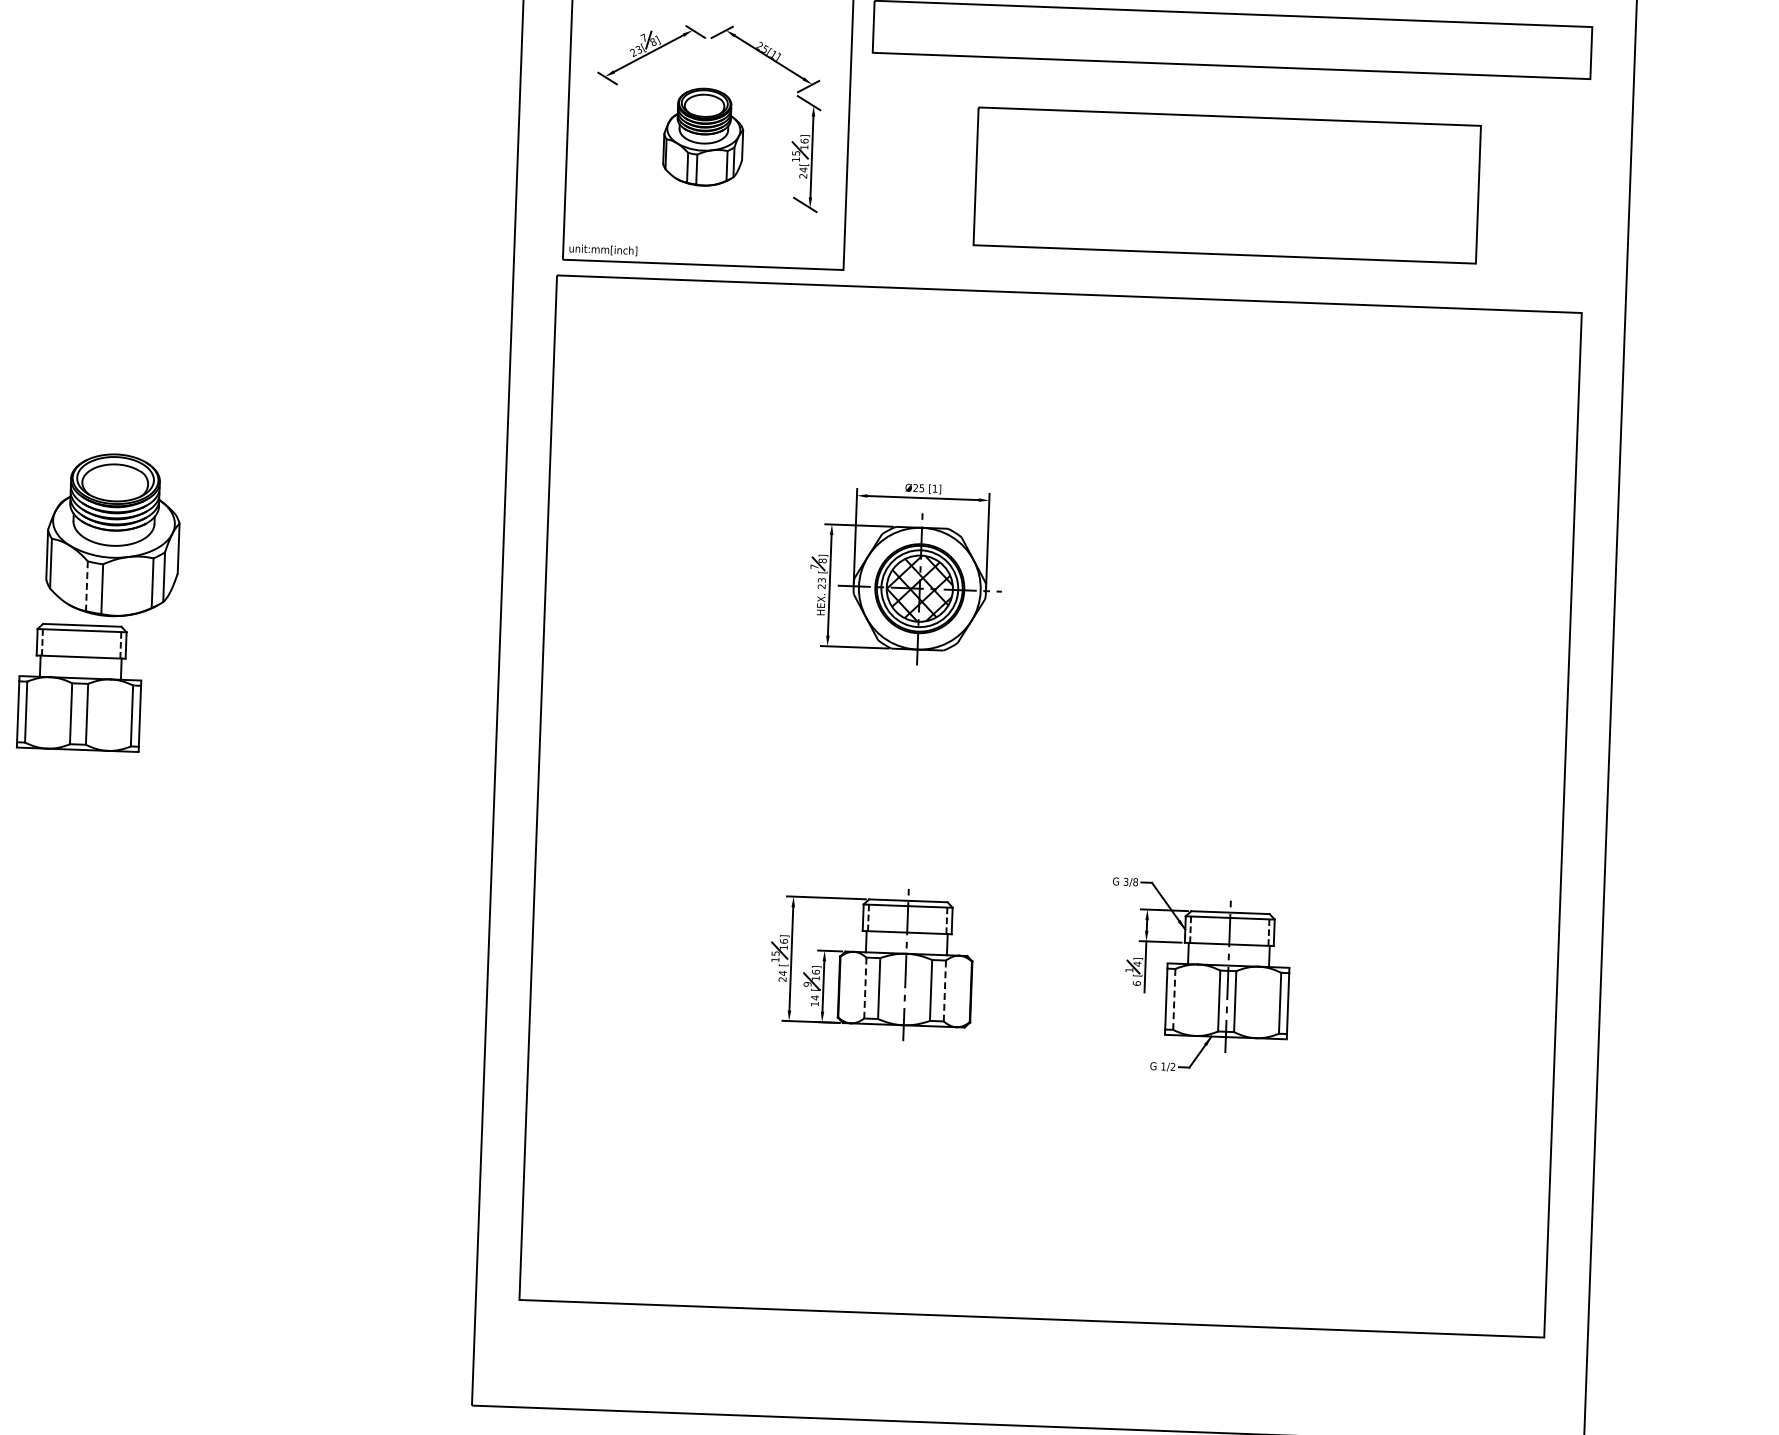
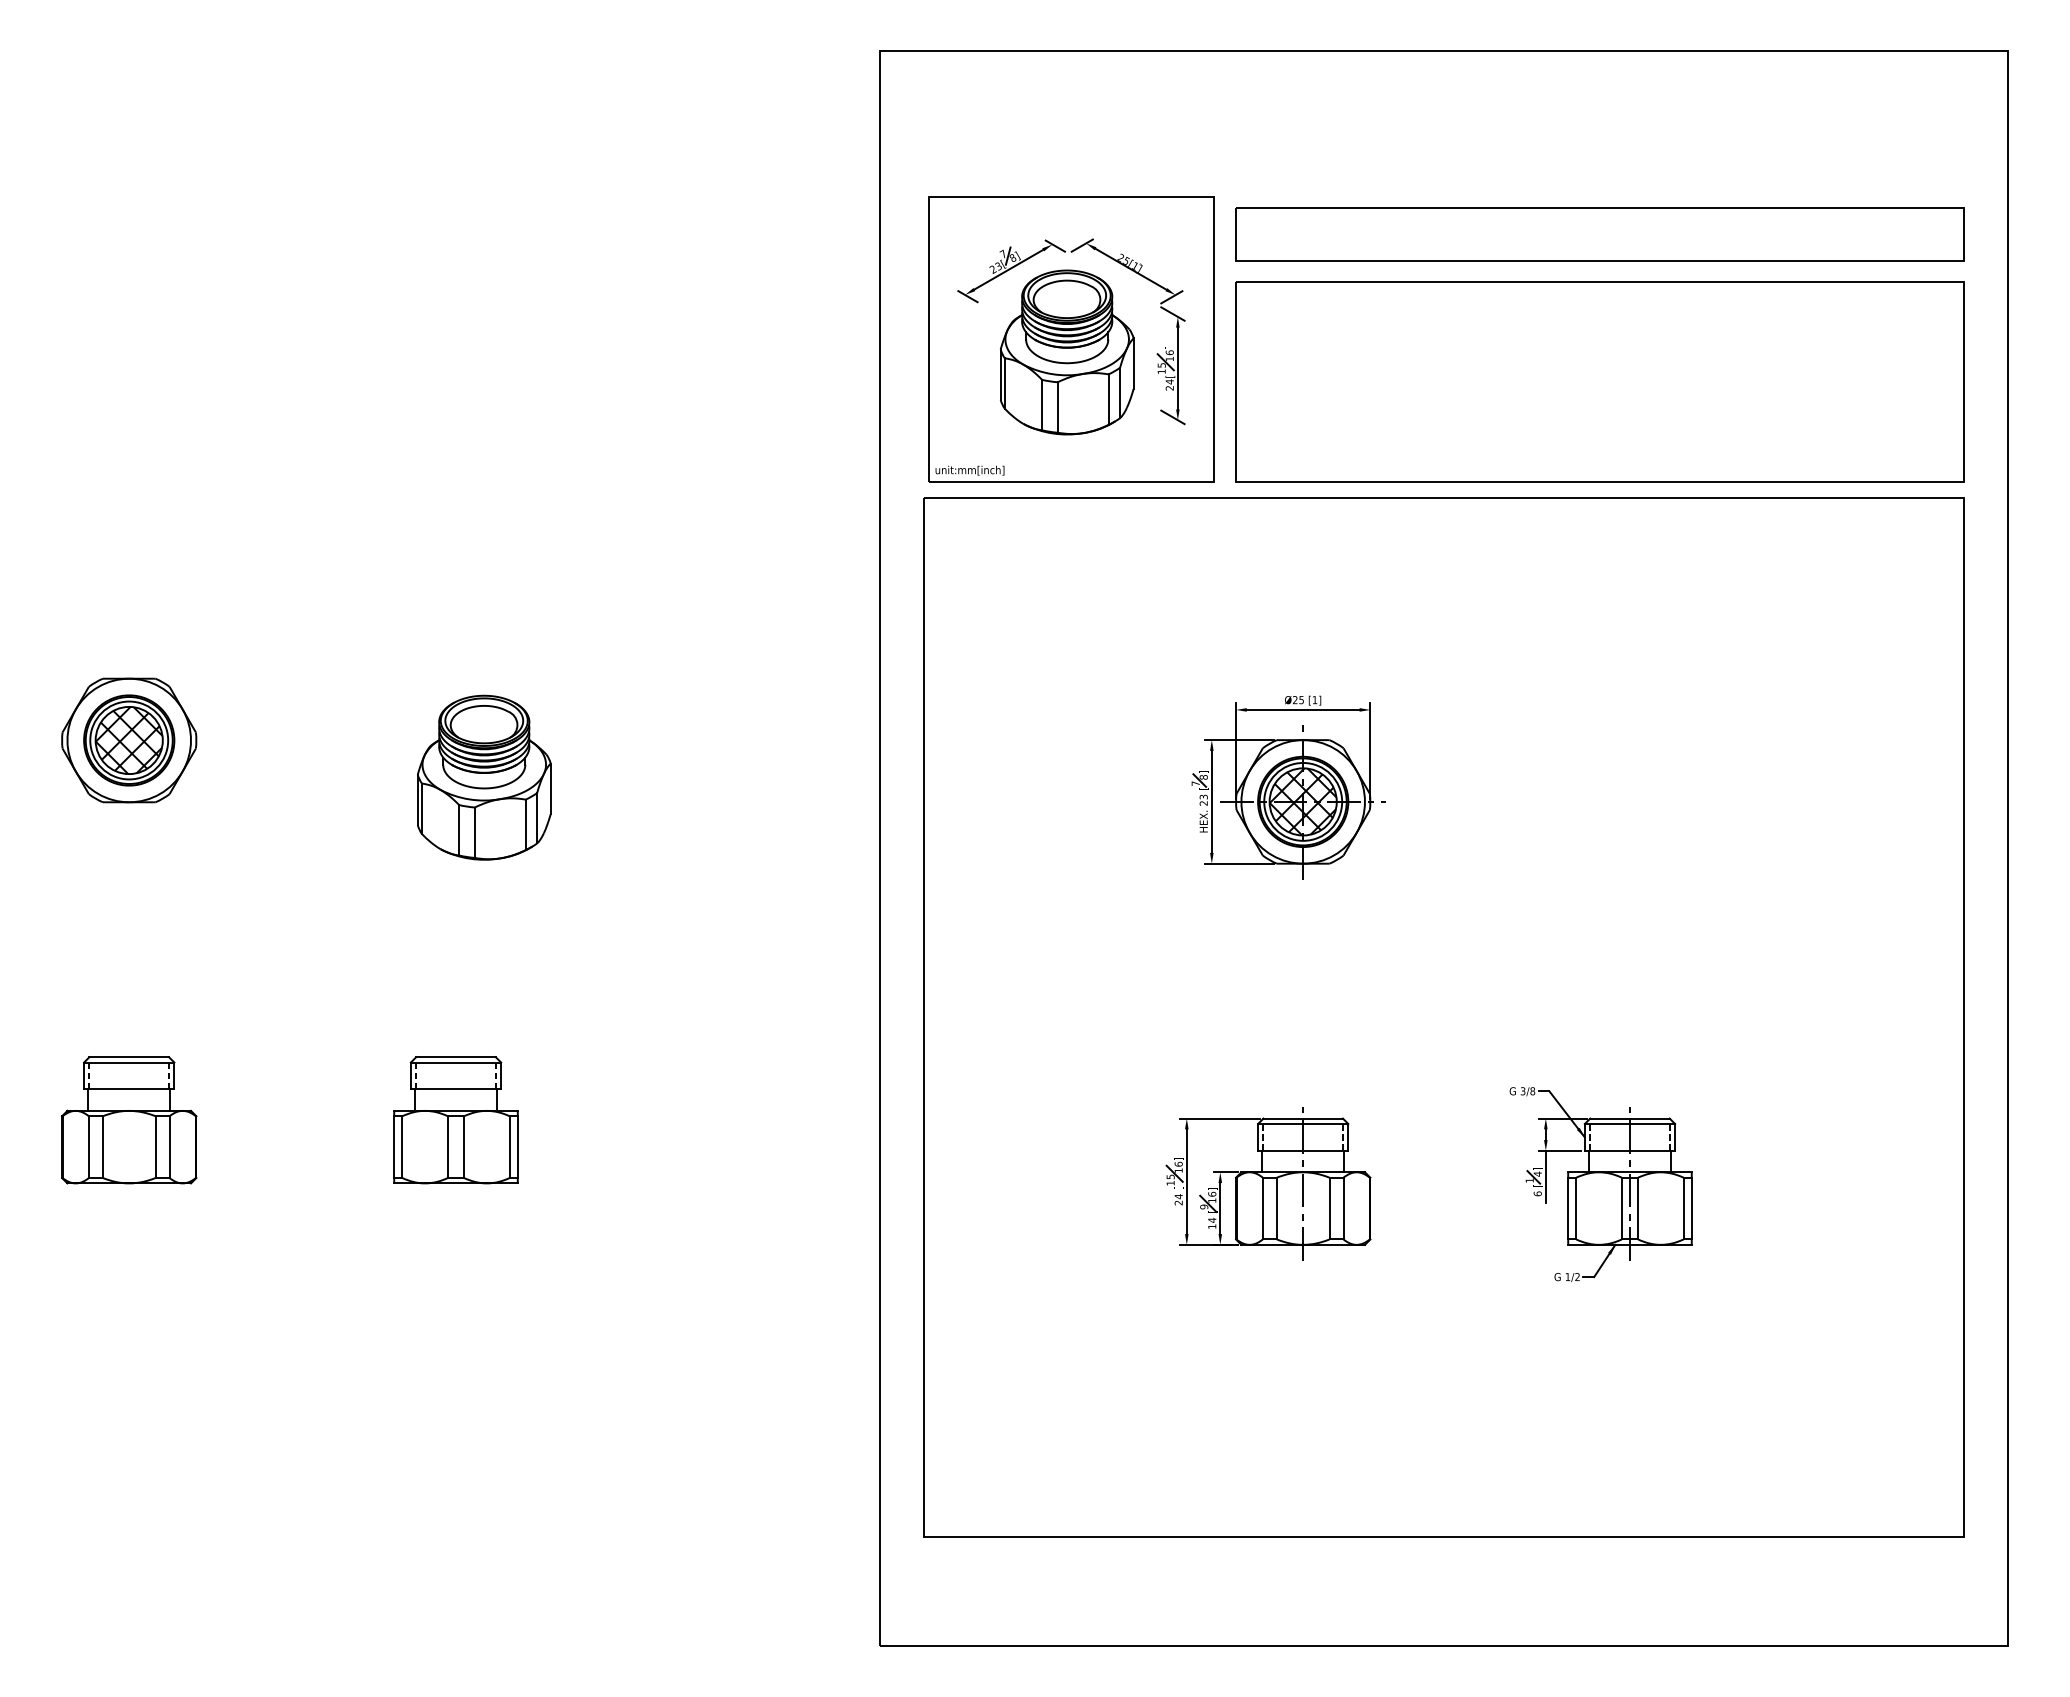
part: (703, 137) -> (1067, 352), size x1.67
part: (1227, 185) -> (1599, 381), size x1.43
line: (87, 586) -> (459, 830), dashed -> solid
part: (79, 687) -> (455, 1120), moved
line: (865, 987) -> (1262, 1208), dashed -> solid
line: (944, 990) -> (1343, 1208), dashed -> solid
line: (1174, 999) -> (1576, 1208), dashed -> solid

